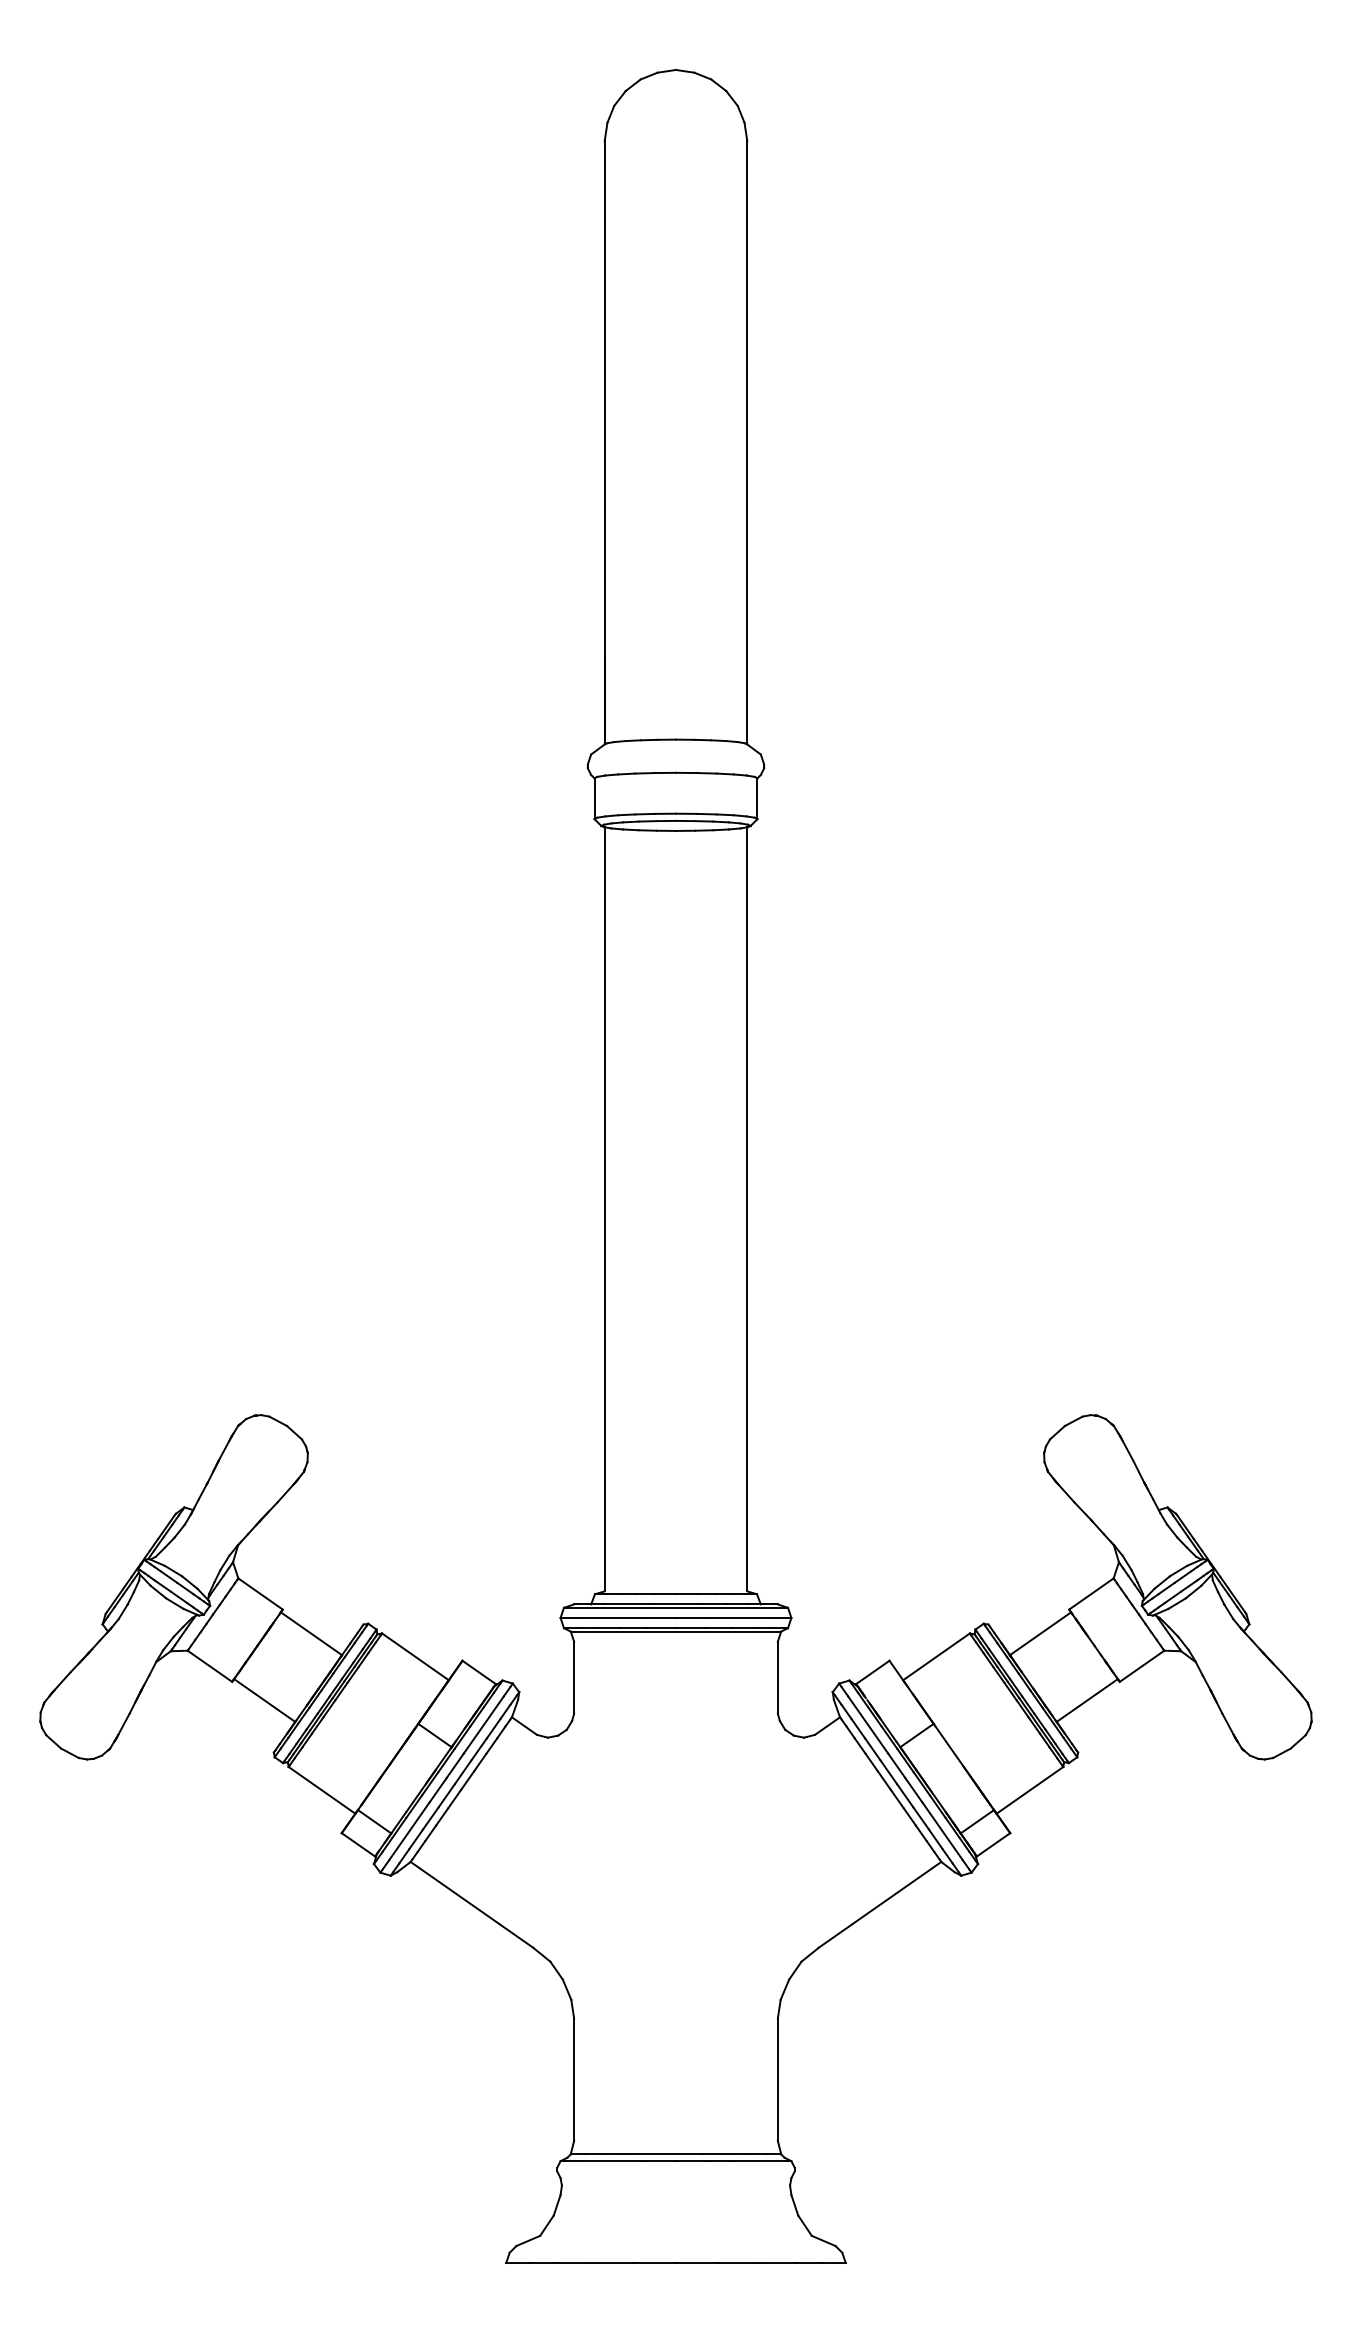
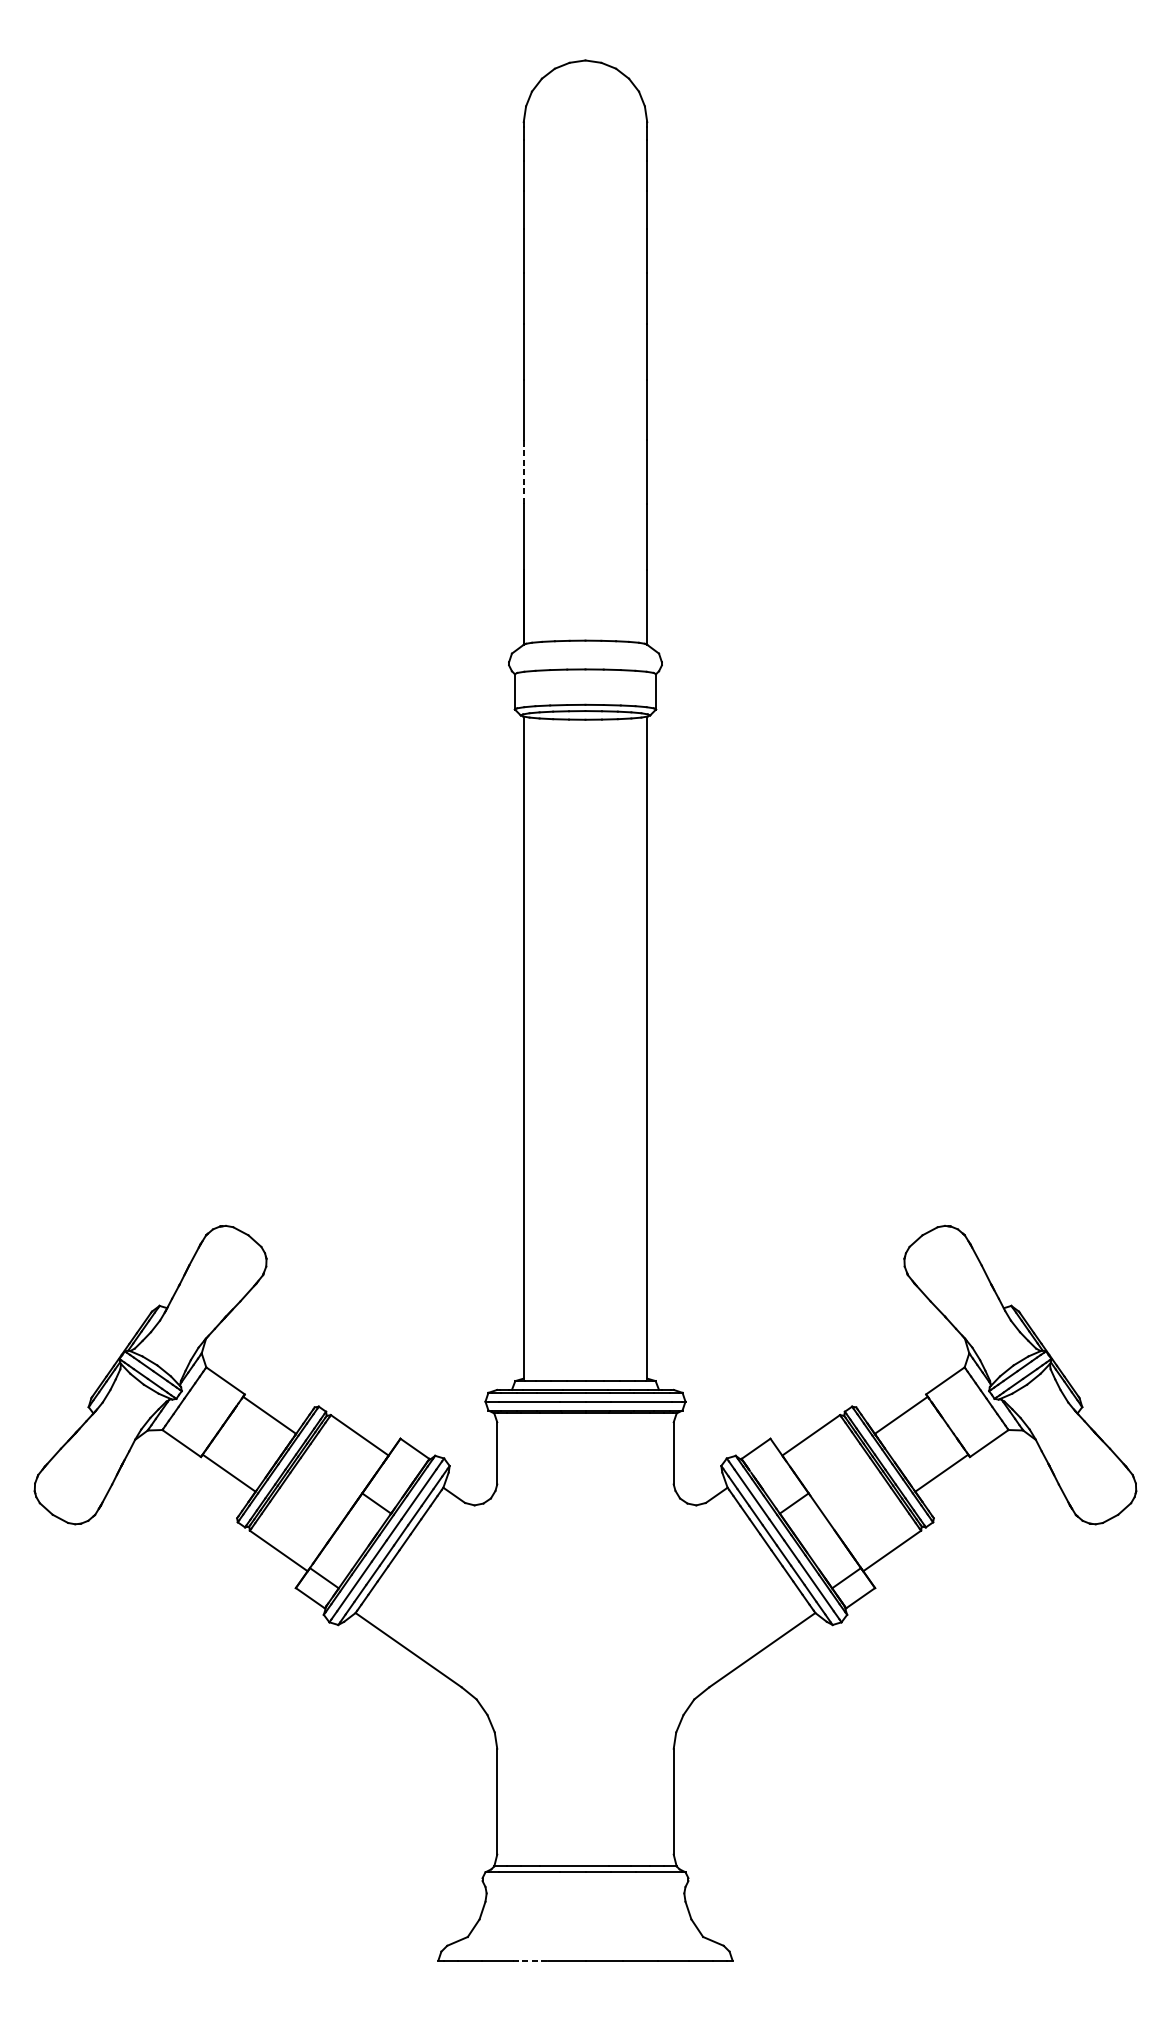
line: (604, 544) -> (523, 471), solid -> dashed
line: (612, 2263) -> (530, 1960), solid -> dashed

